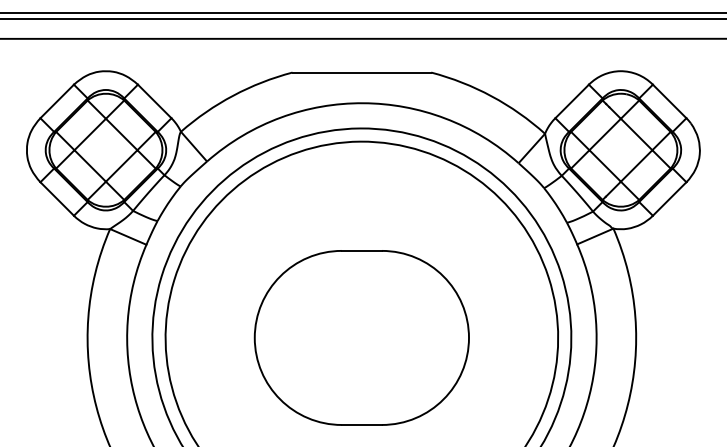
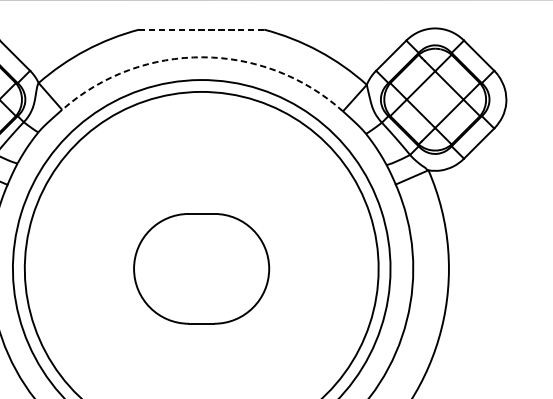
line: (361, 72) -> (201, 29), solid -> dashed
arc: (363, 103) -> (203, 57), solid -> dashed
part: (361, 337) -> (201, 268), size x0.7

